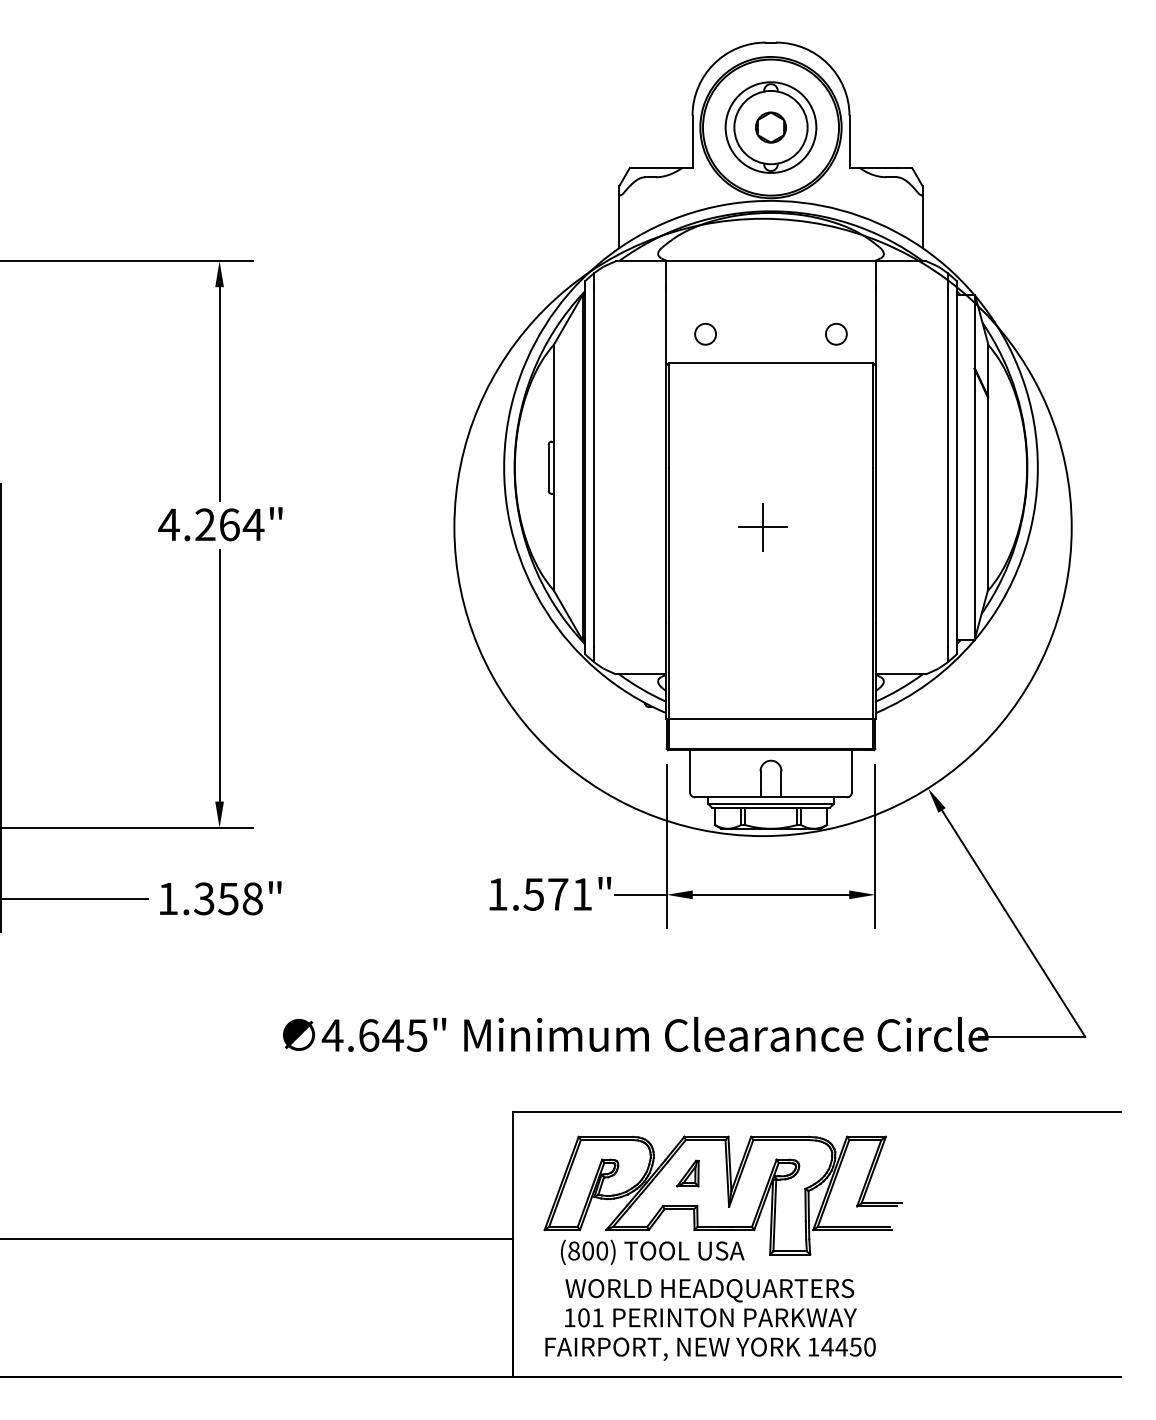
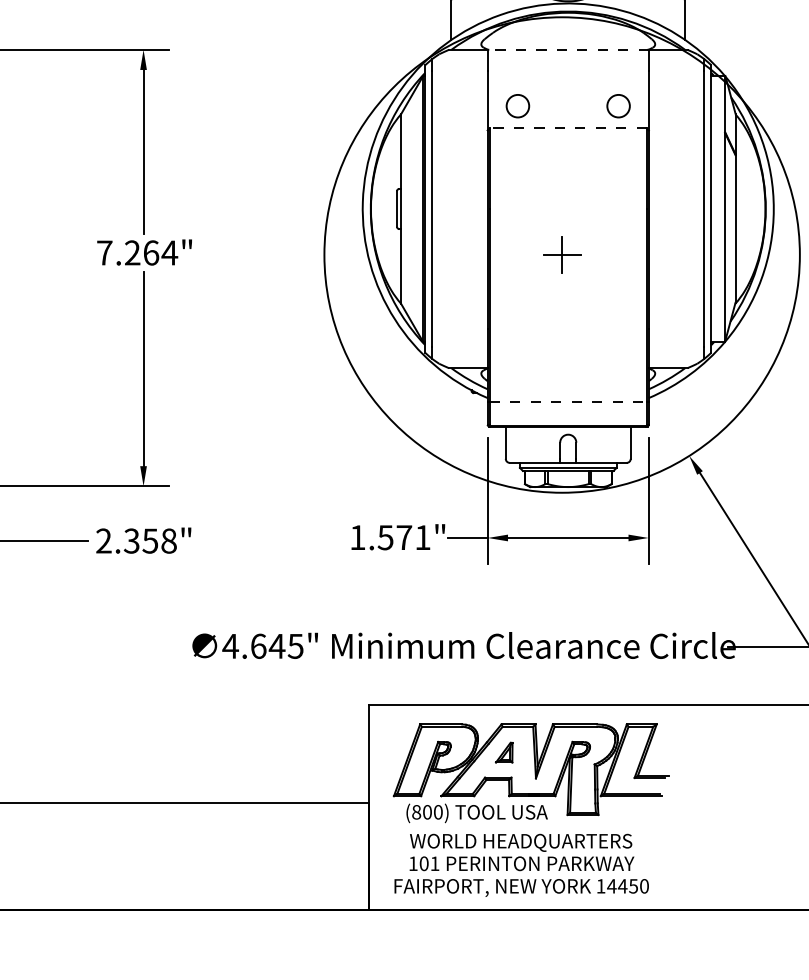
line: (771, 261) -> (568, 50), solid -> dashed
circle: (705, 334) -> (517, 106), size x1.4
circle: (836, 334) -> (618, 106), size x1.4
line: (770, 363) -> (567, 128), solid -> dashed
text: (168, 524) -> (104, 252), 4.264" -> 7.264"
line: (771, 718) -> (568, 402), solid -> dashed
text: (168, 898) -> (104, 540), 1.358" -> 2.358"

